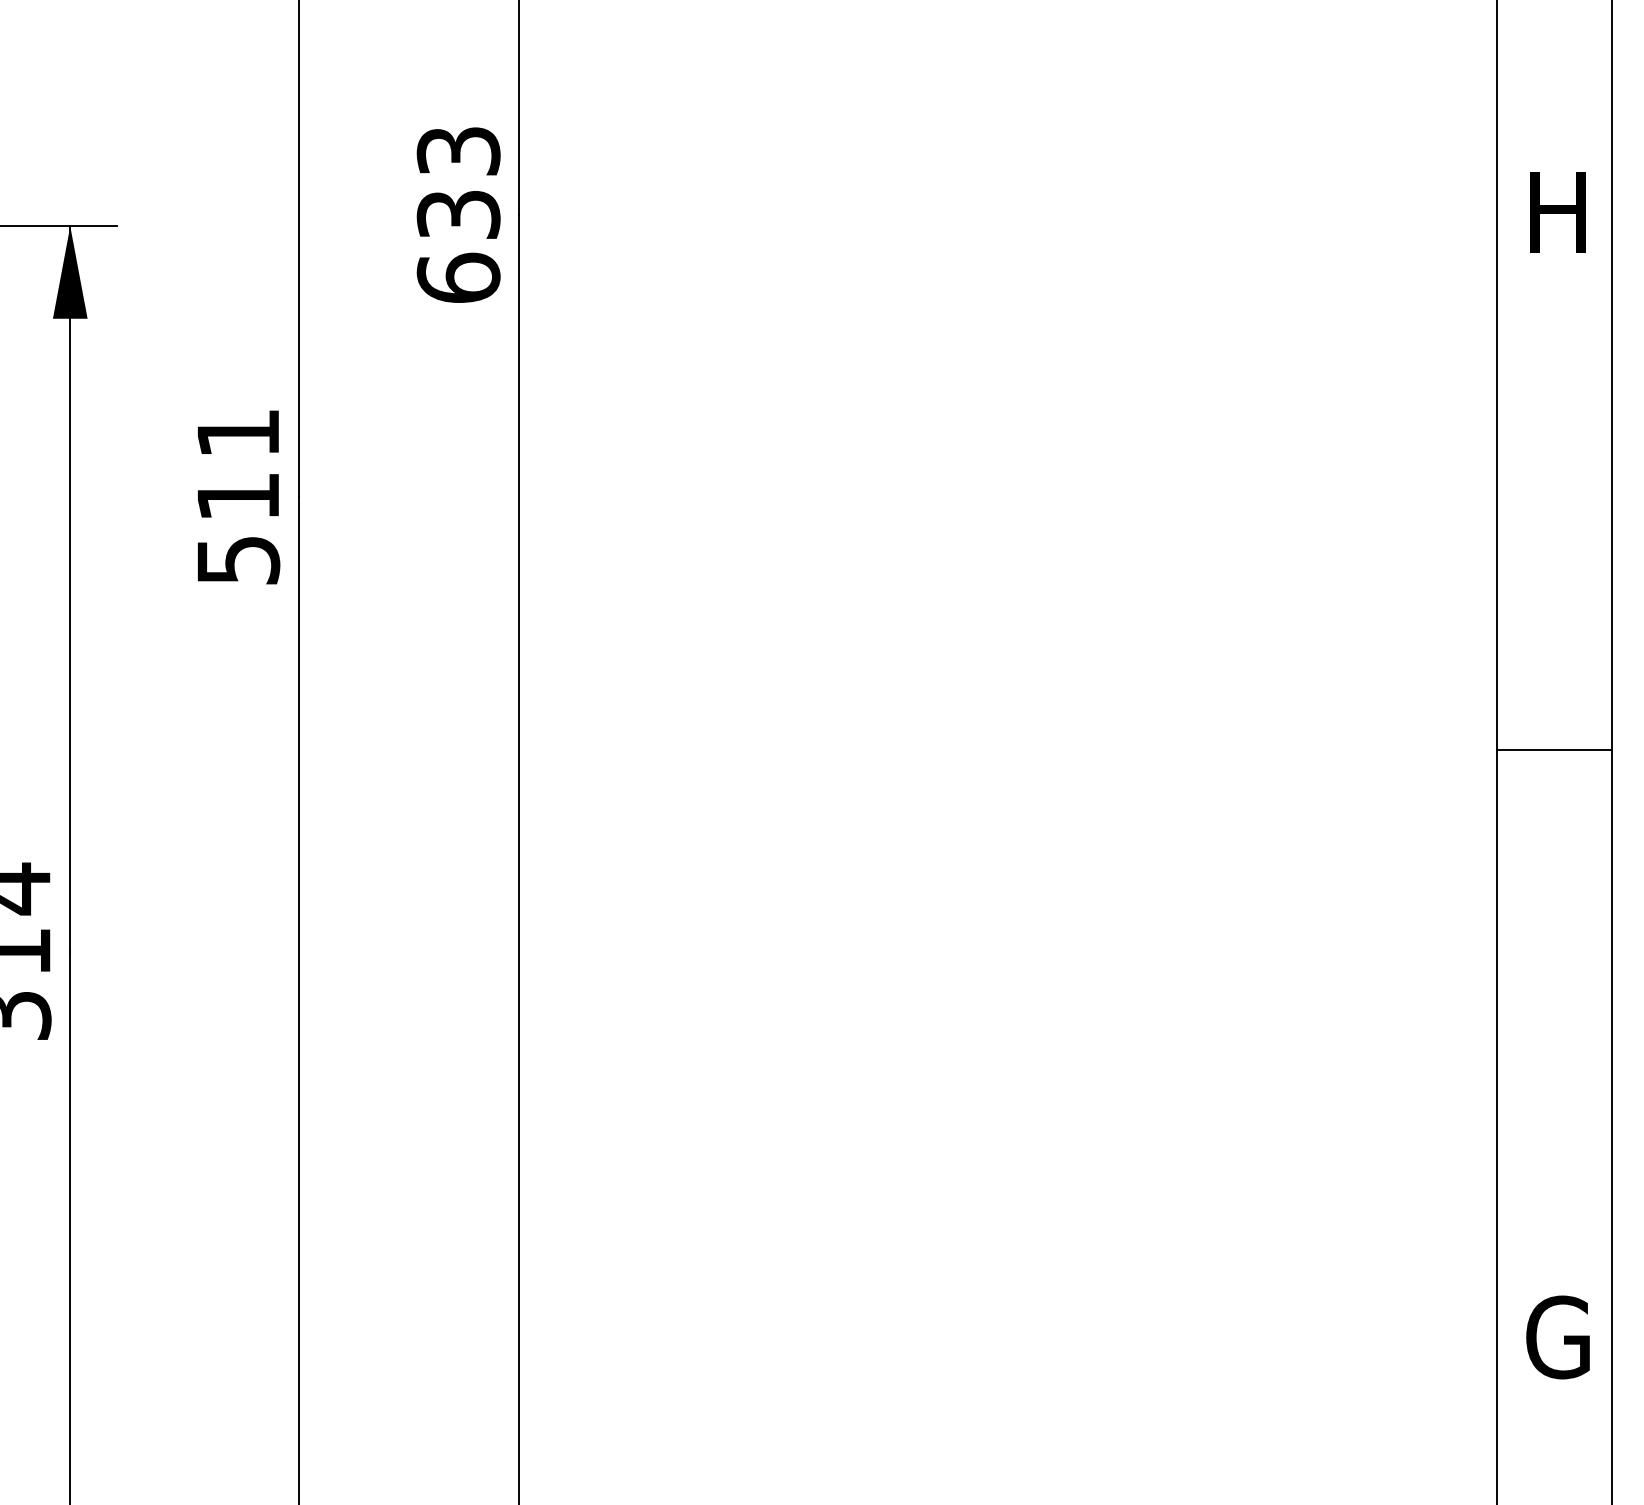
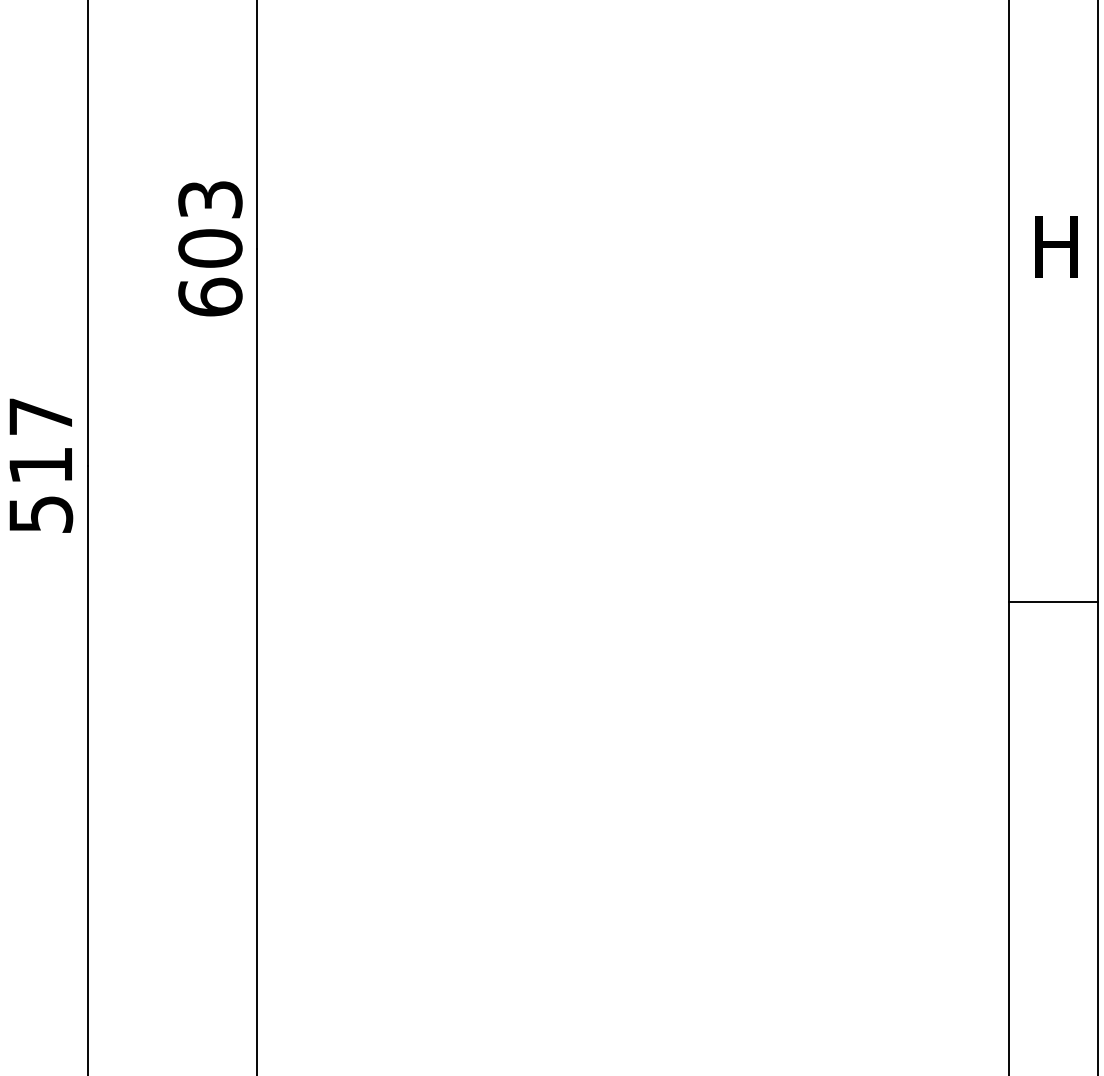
text: (458, 214) -> (210, 248), 633 -> 603
text: (237, 433) -> (40, 416), 511 -> 517
line: (1554, 750) -> (1053, 602), moved

